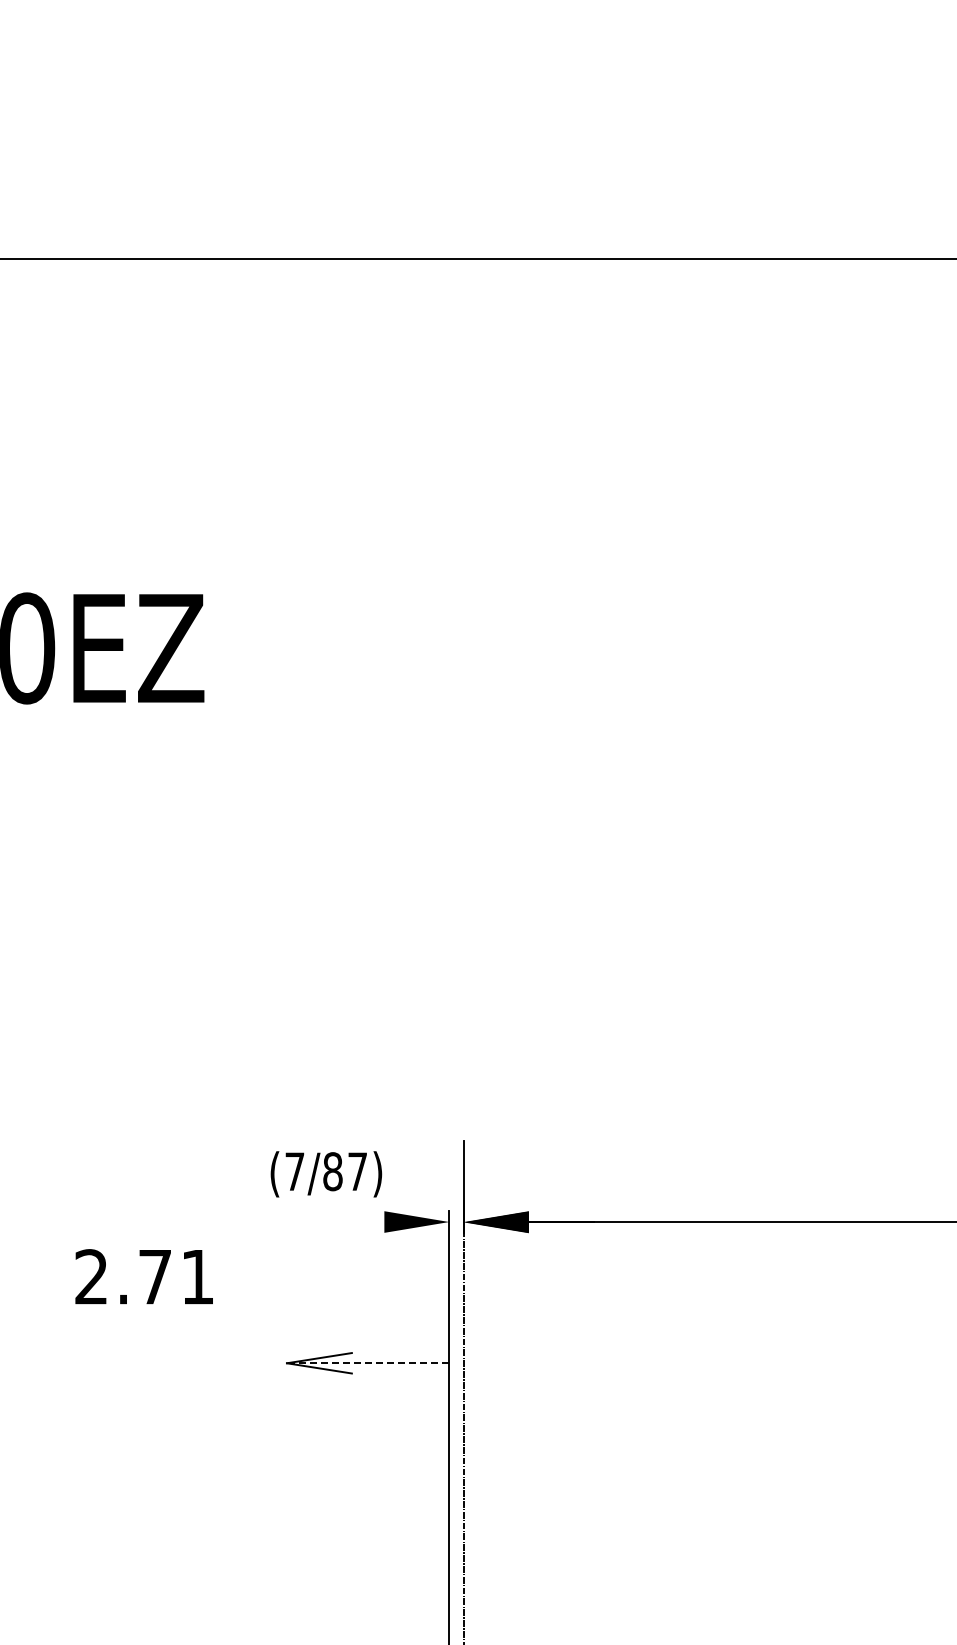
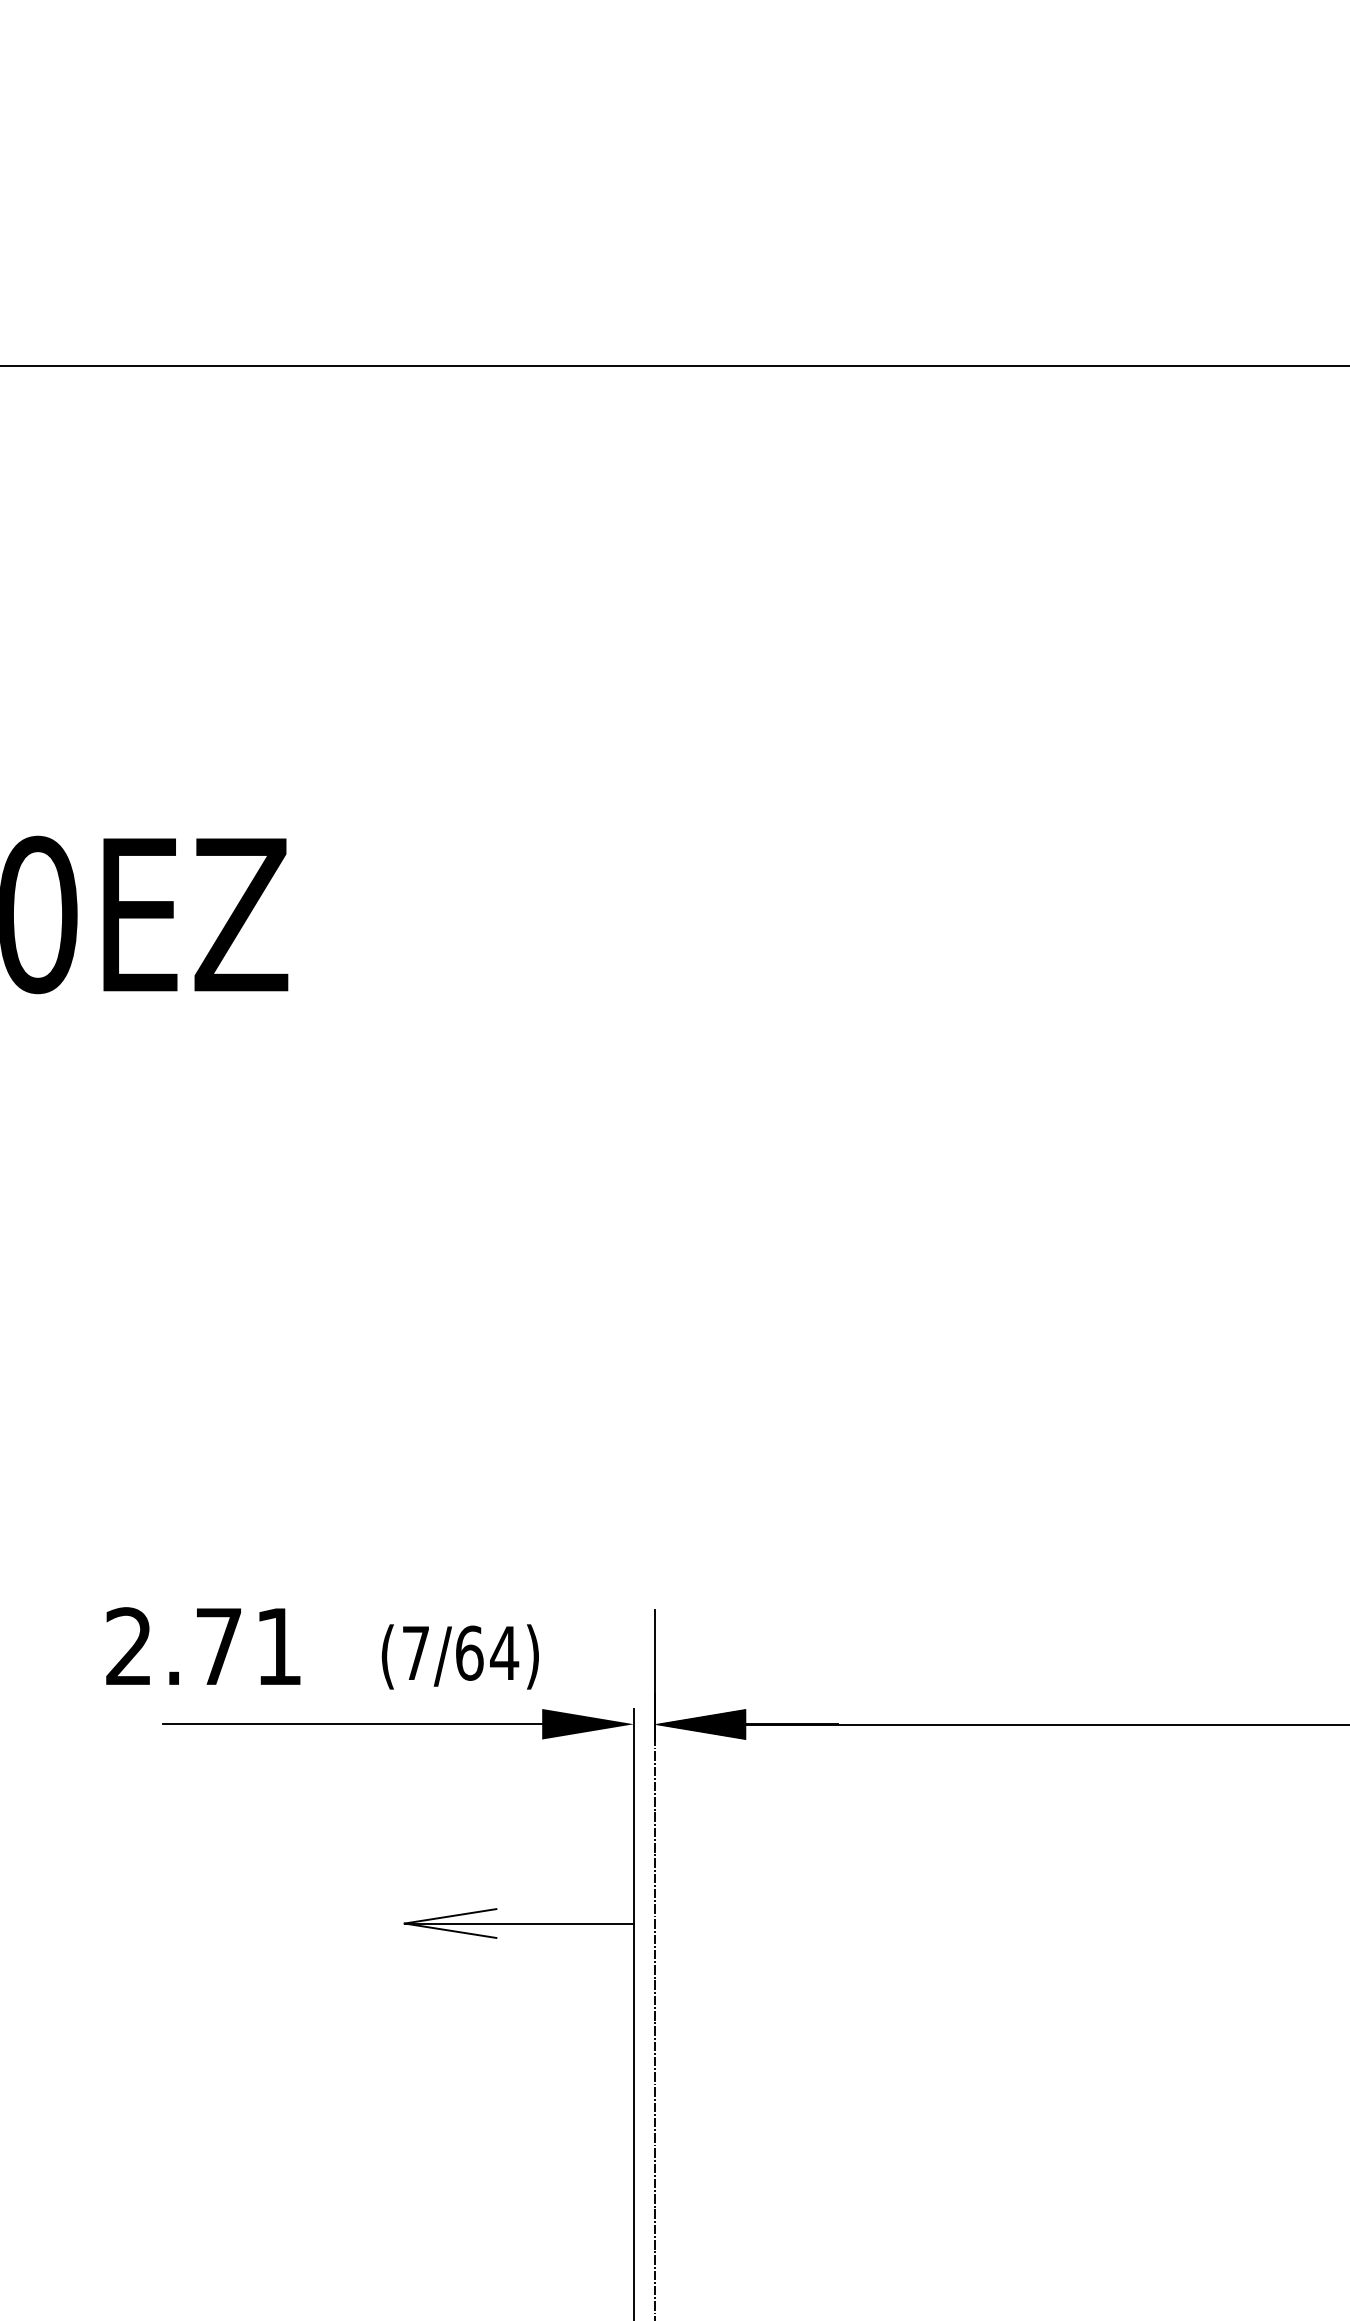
text: (345, 1171) -> (487, 1652), (7/87) -> (7/64)
line: (249, 1222) -> (351, 1724), added
text: (143, 1276) -> (202, 1645), moved
line: (367, 1363) -> (518, 1923), dashed -> solid

